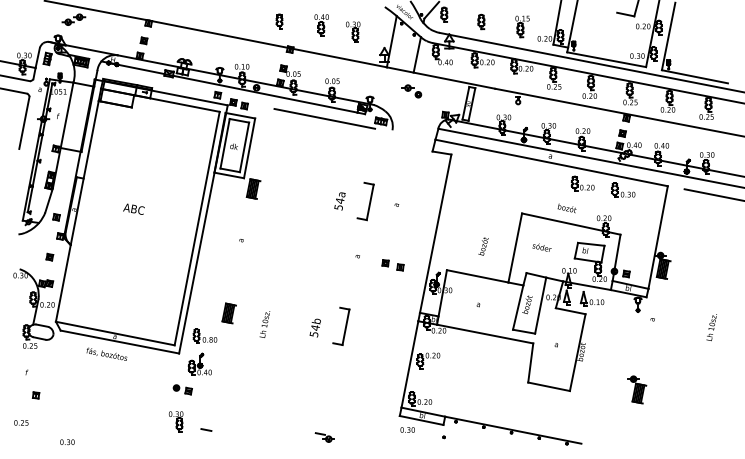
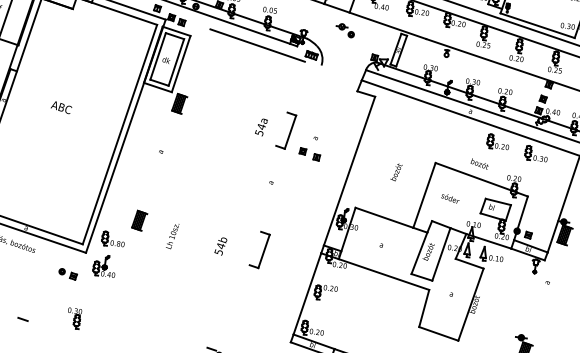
text: (483, 246) -> (396, 172), moved
part: (392, 265) -> (309, 154), moved
part: (341, 325) -> (259, 249), moved
part: (182, 389) -> (67, 273), moved
line: (206, 429) -> (23, 318), moved

